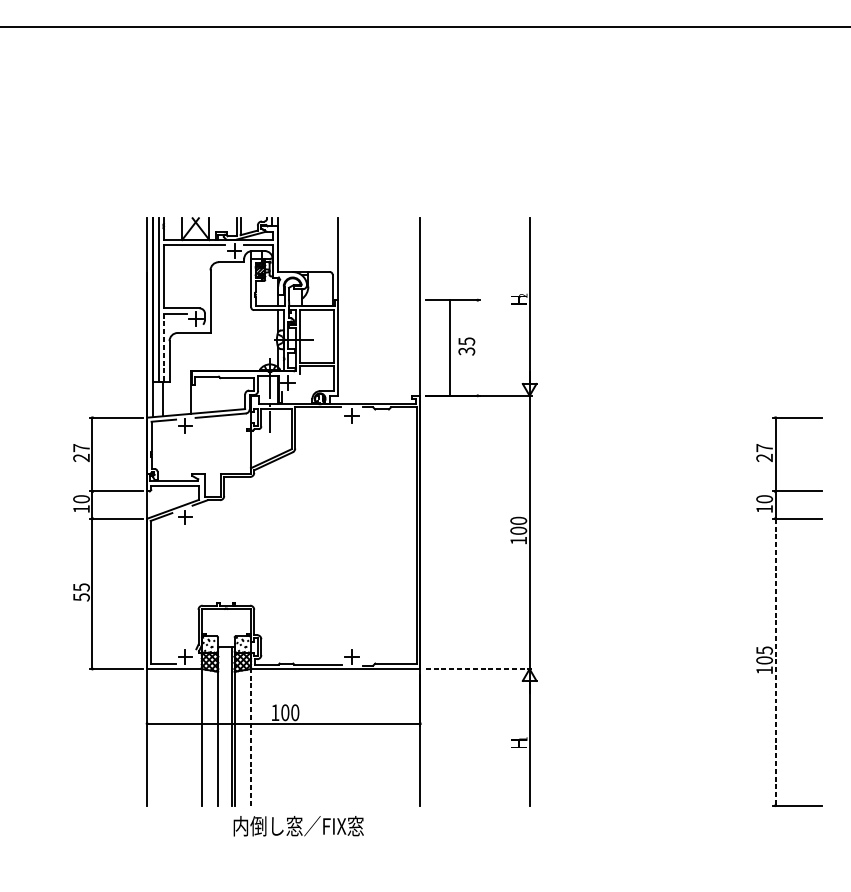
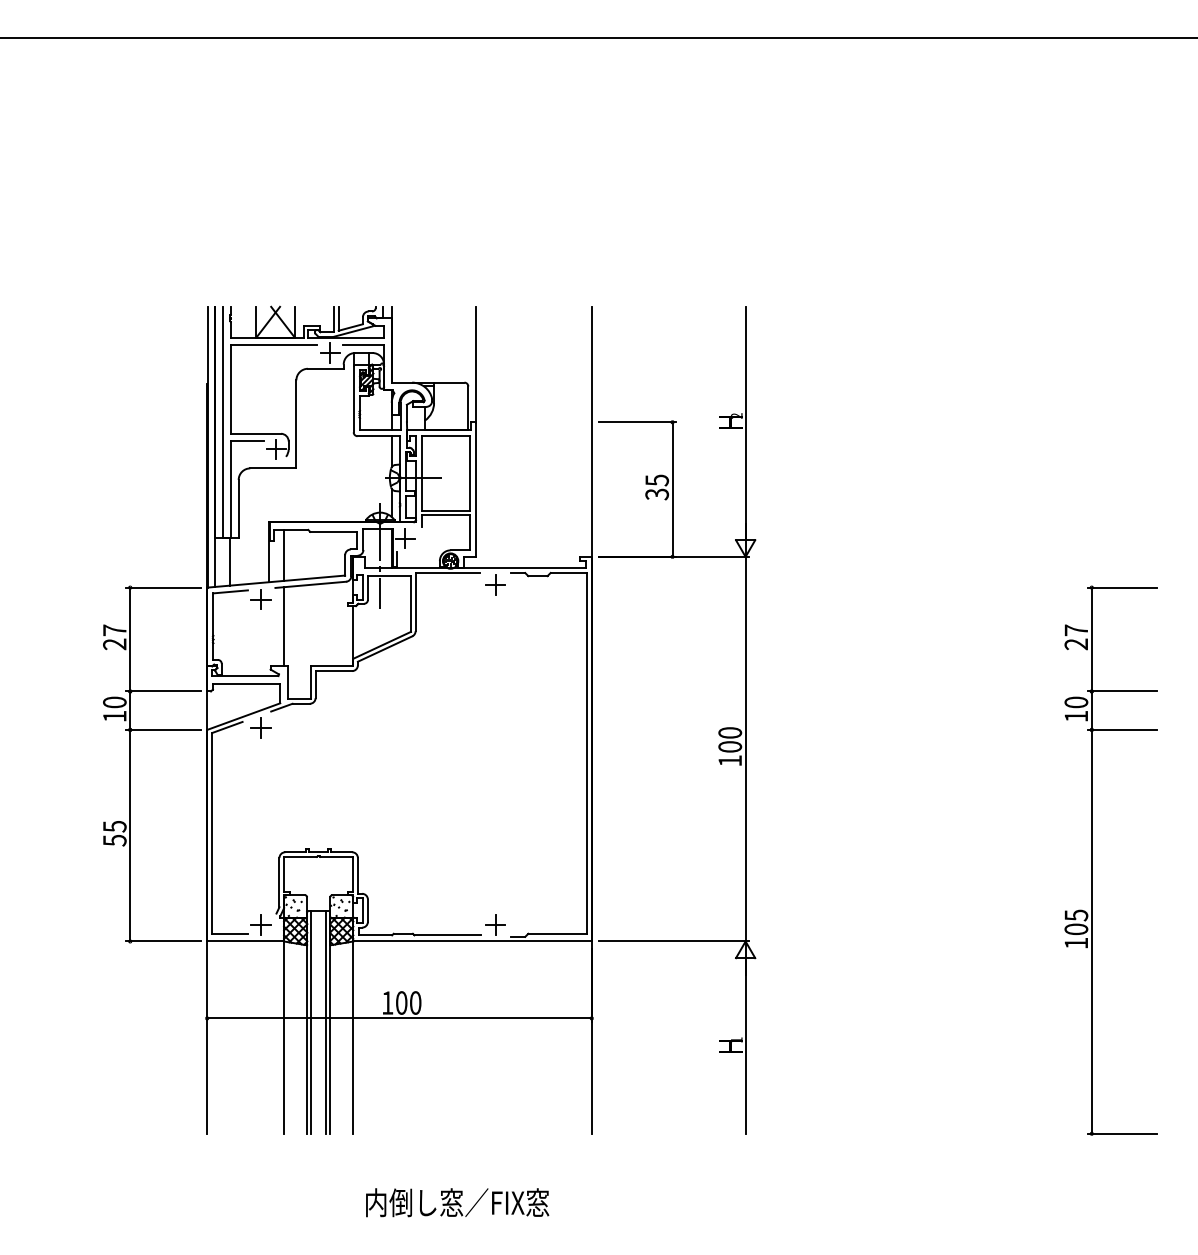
line: (163, 347) -> (230, 489), dashed -> solid
line: (450, 347) -> (672, 489), moved
line: (202, 394) -> (284, 554), added
line: (202, 445) -> (284, 626), added
line: (775, 661) -> (1091, 931), dashed -> solid
line: (479, 669) -> (674, 941), dashed -> solid
line: (221, 725) -> (311, 1021), added
line: (251, 737) -> (353, 1037), dashed -> solid
text: (298, 826) -> (457, 1202), moved

